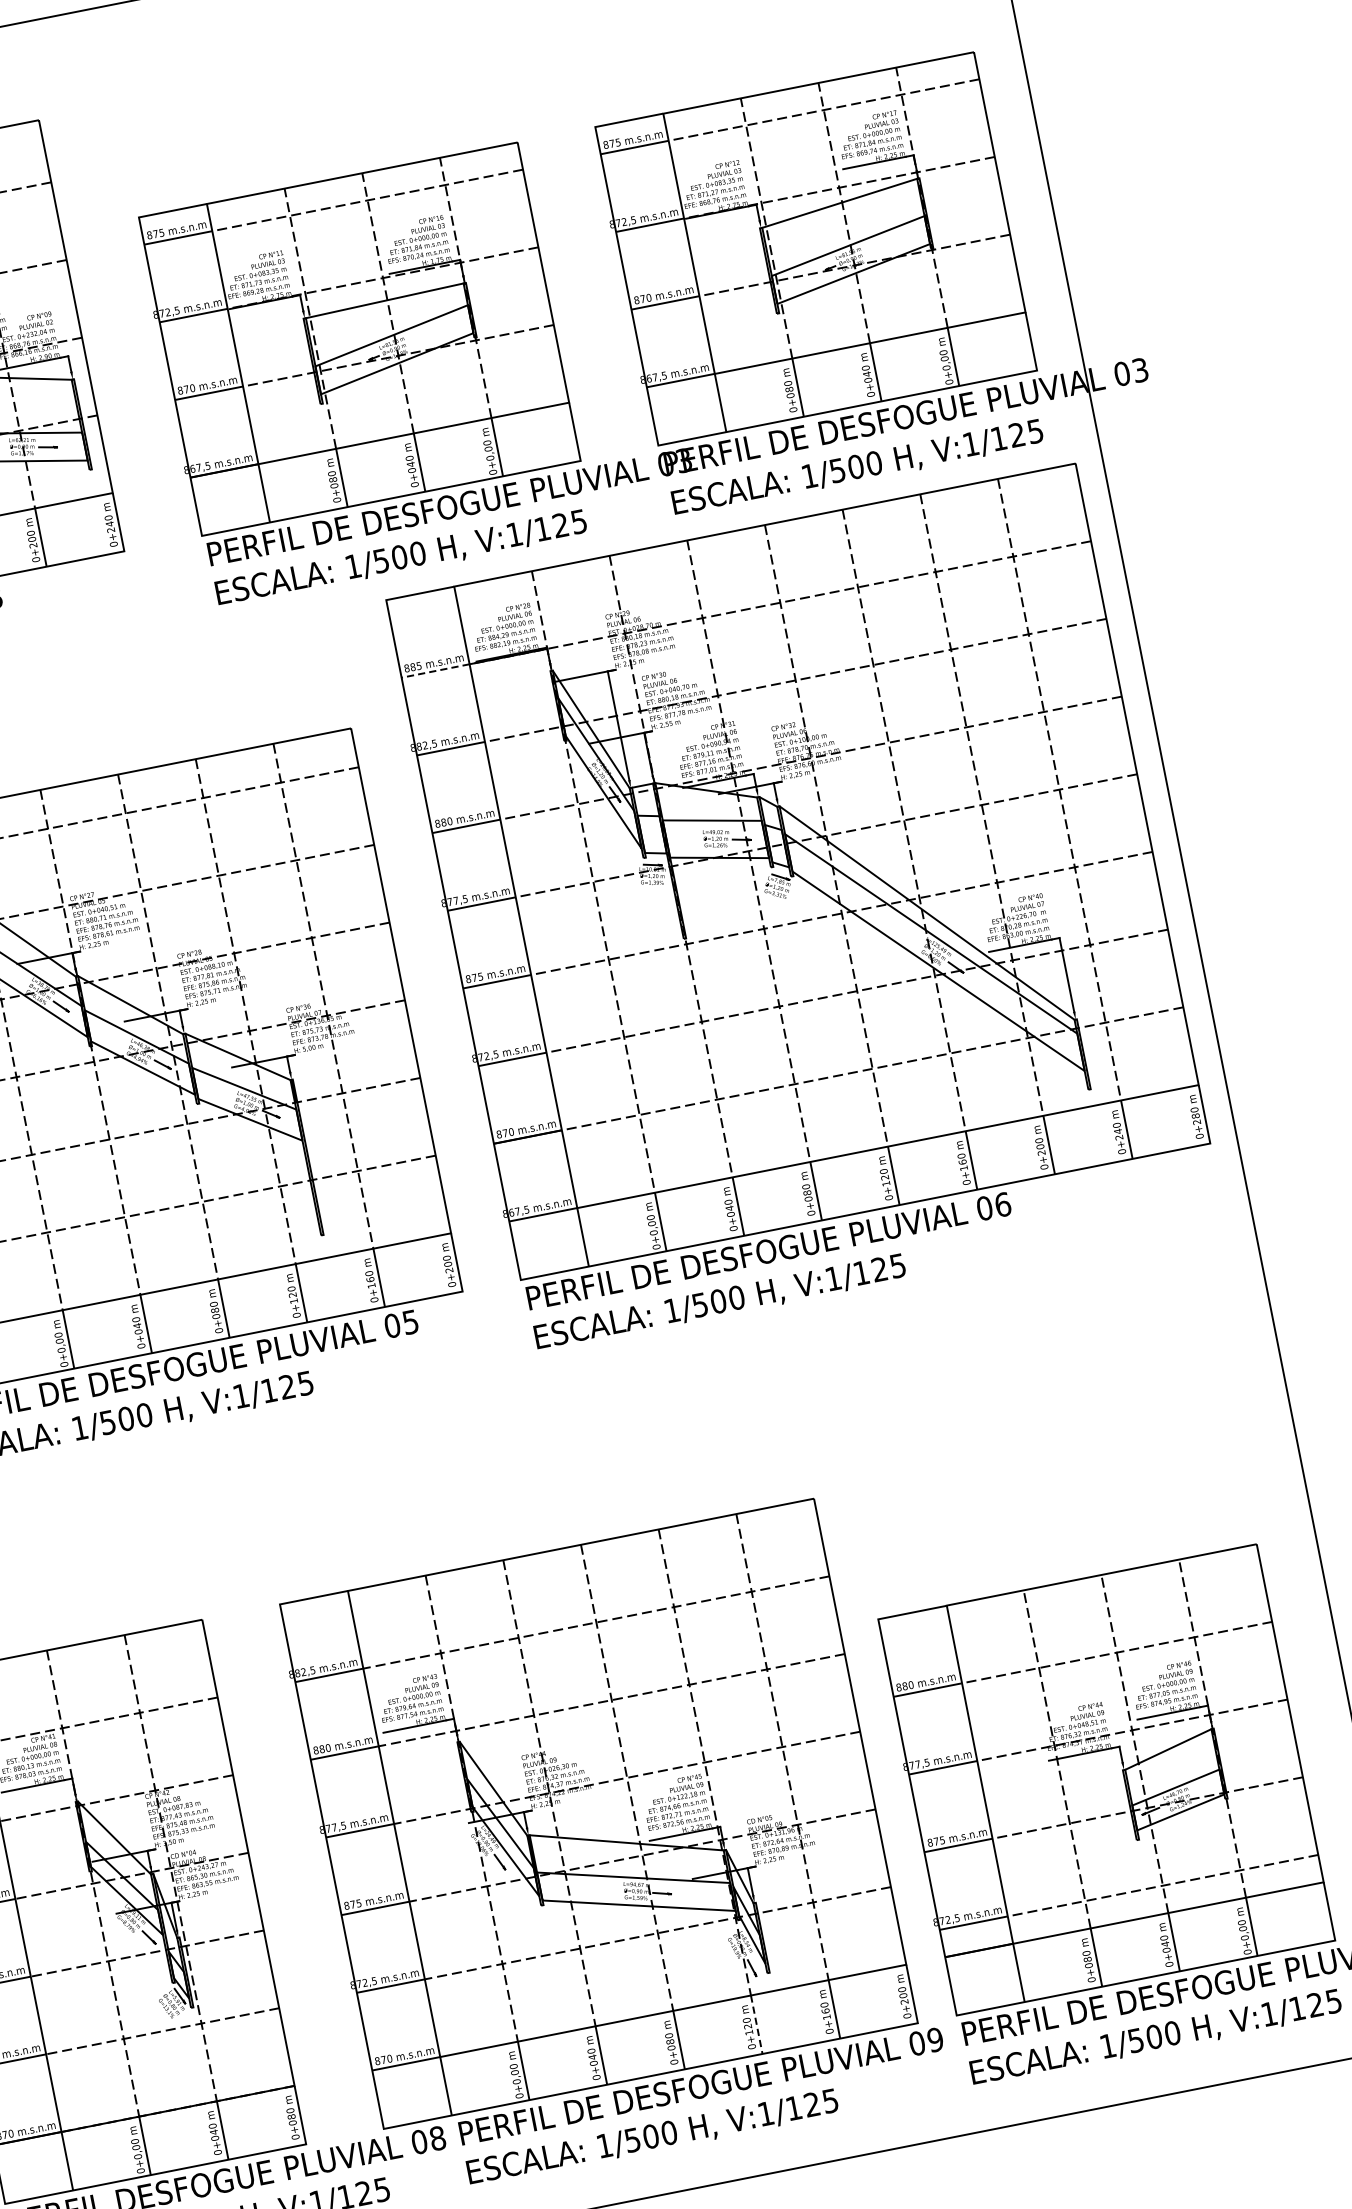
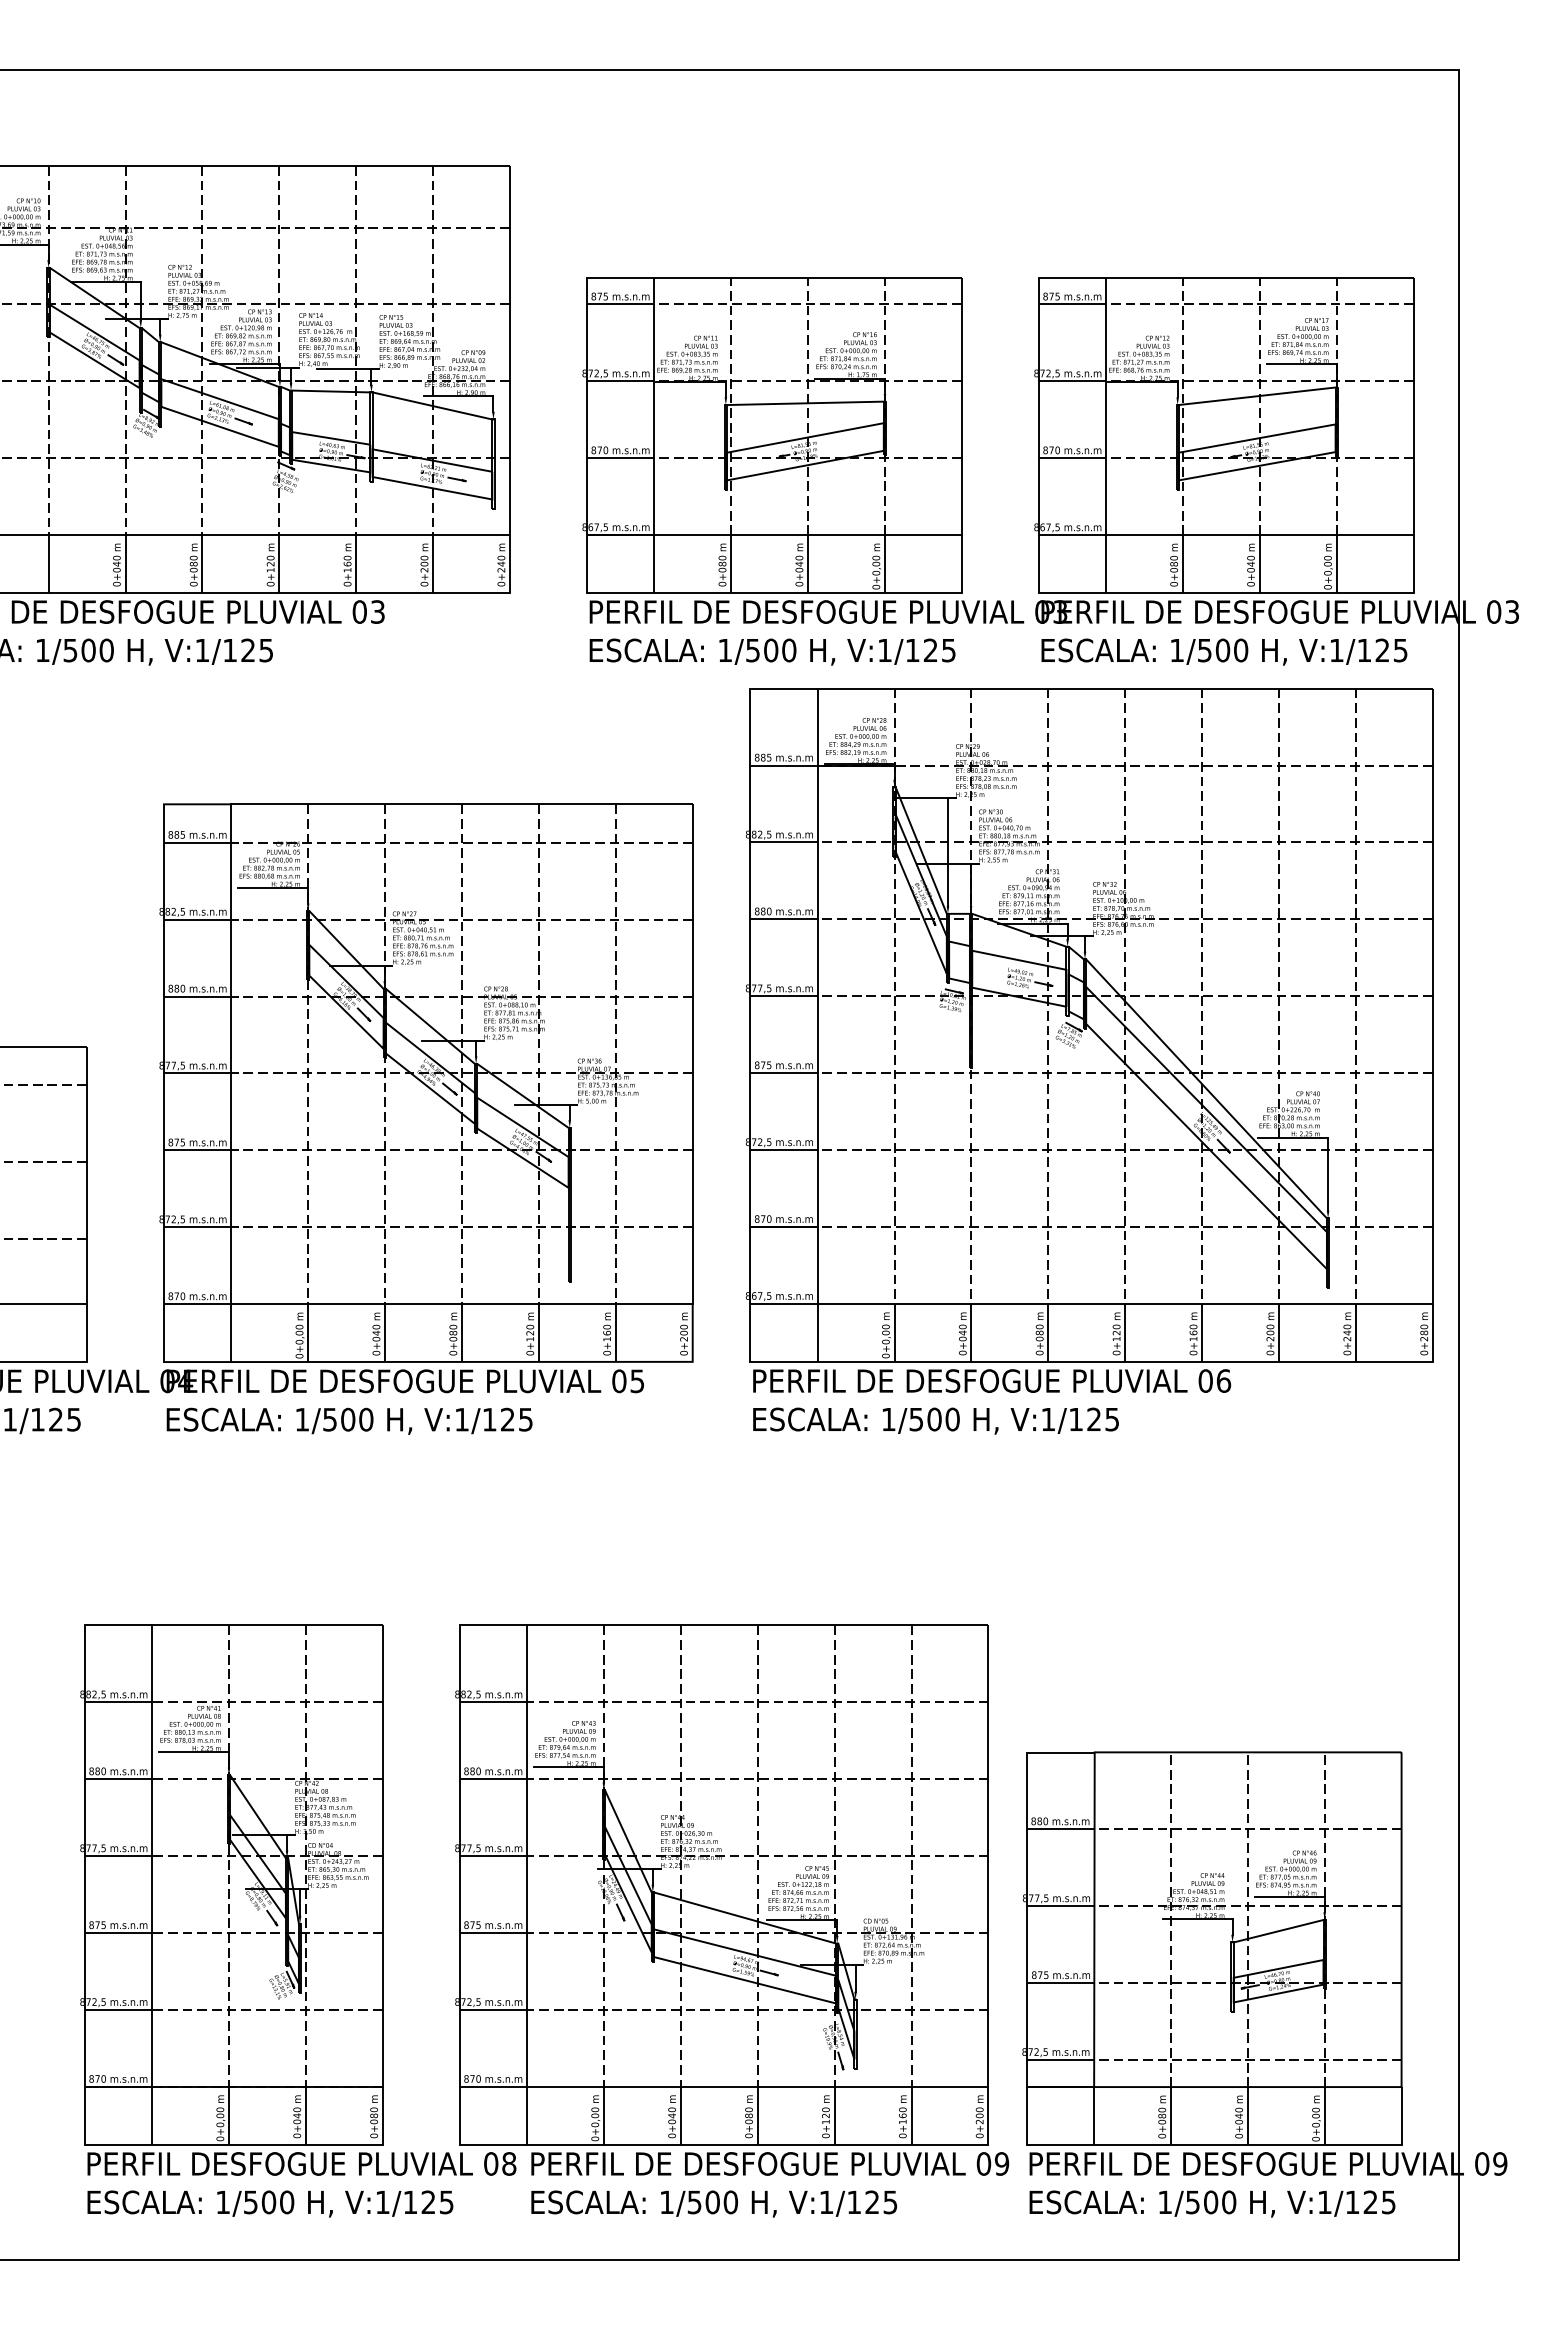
line: (436, 670) -> (784, 765), dashed -> solid
line: (756, 2024) -> (834, 2115), dashed -> solid

